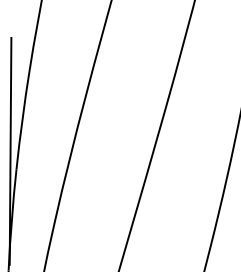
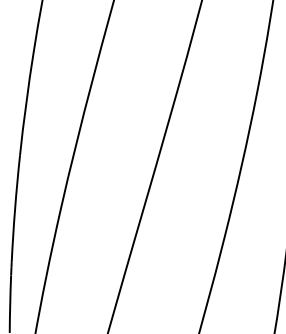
line: (10, 151) -> (13, 136), removed

